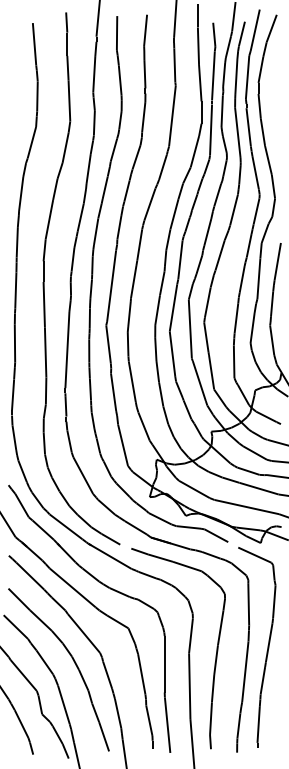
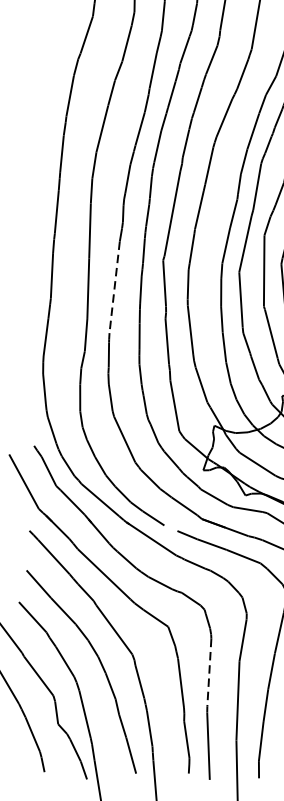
line: (67, 350) -> (114, 287), solid -> dashed
line: (164, 664) -> (209, 672), solid -> dashed

